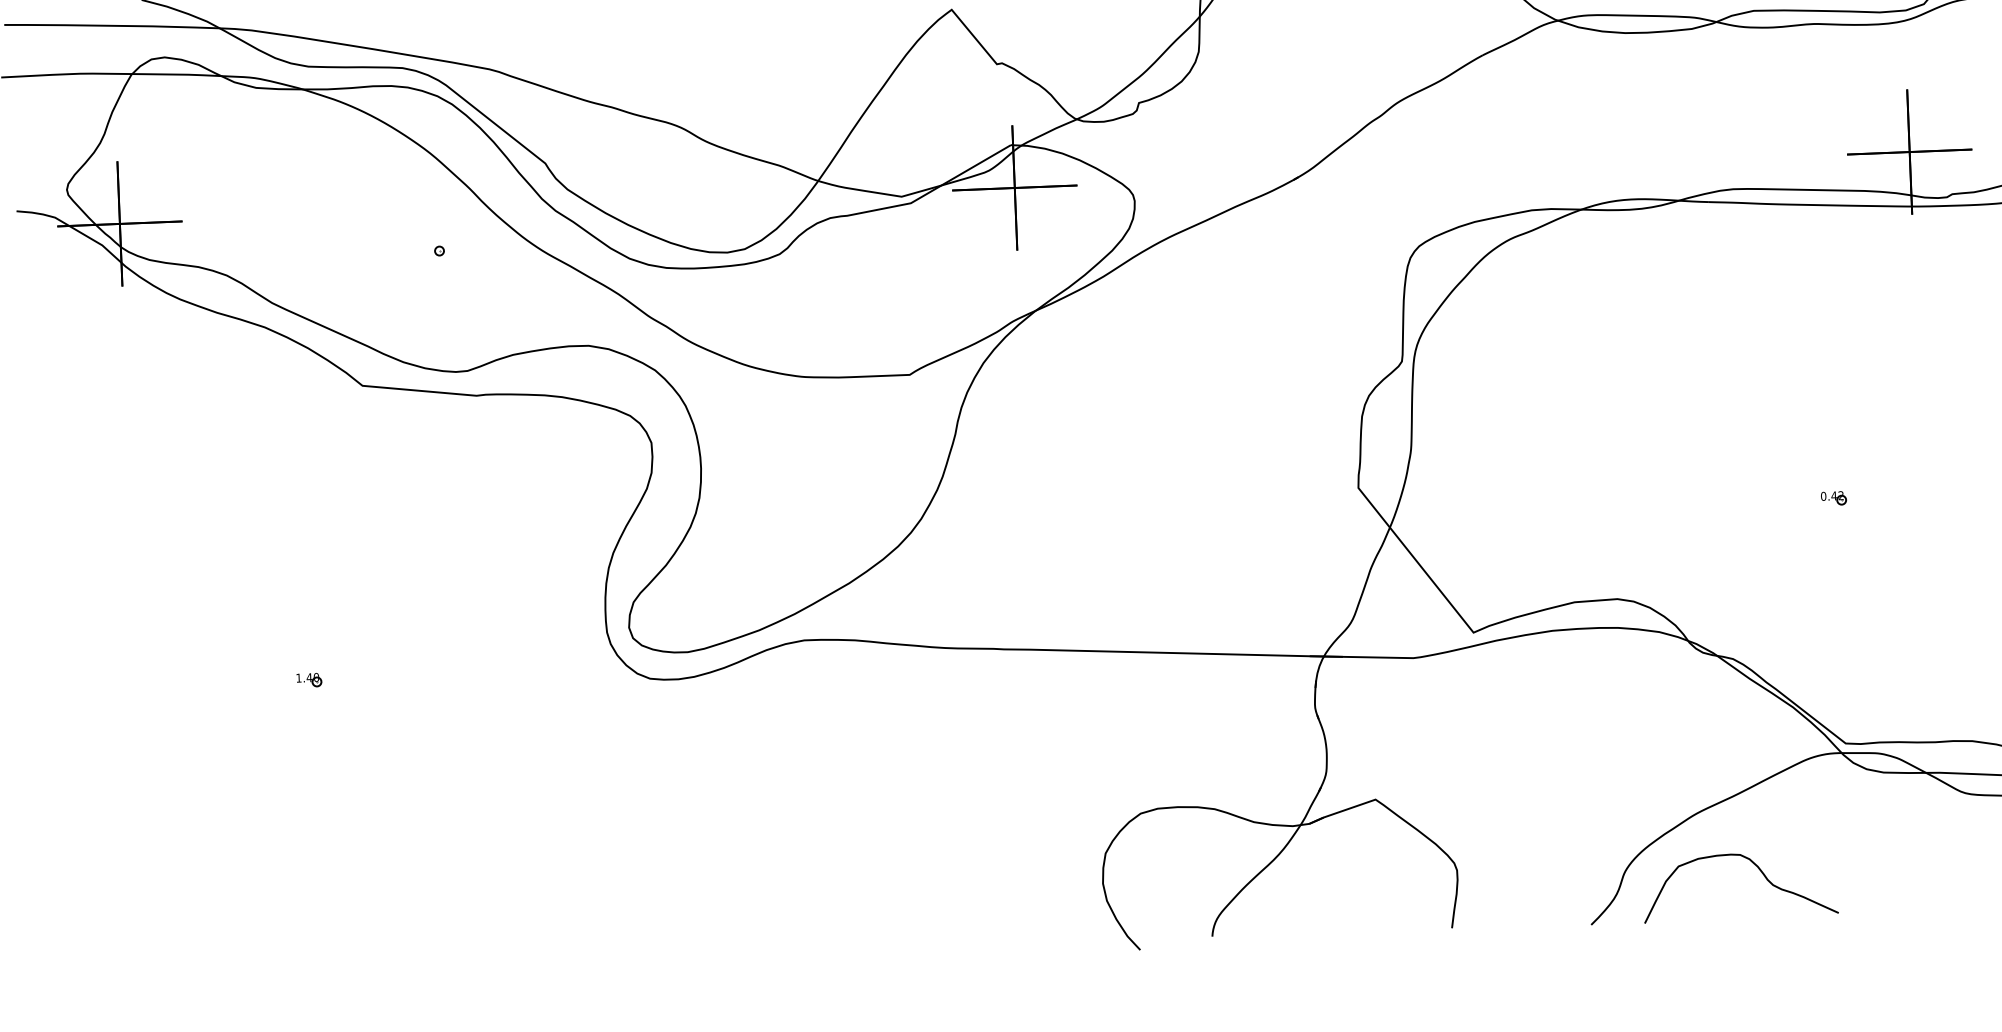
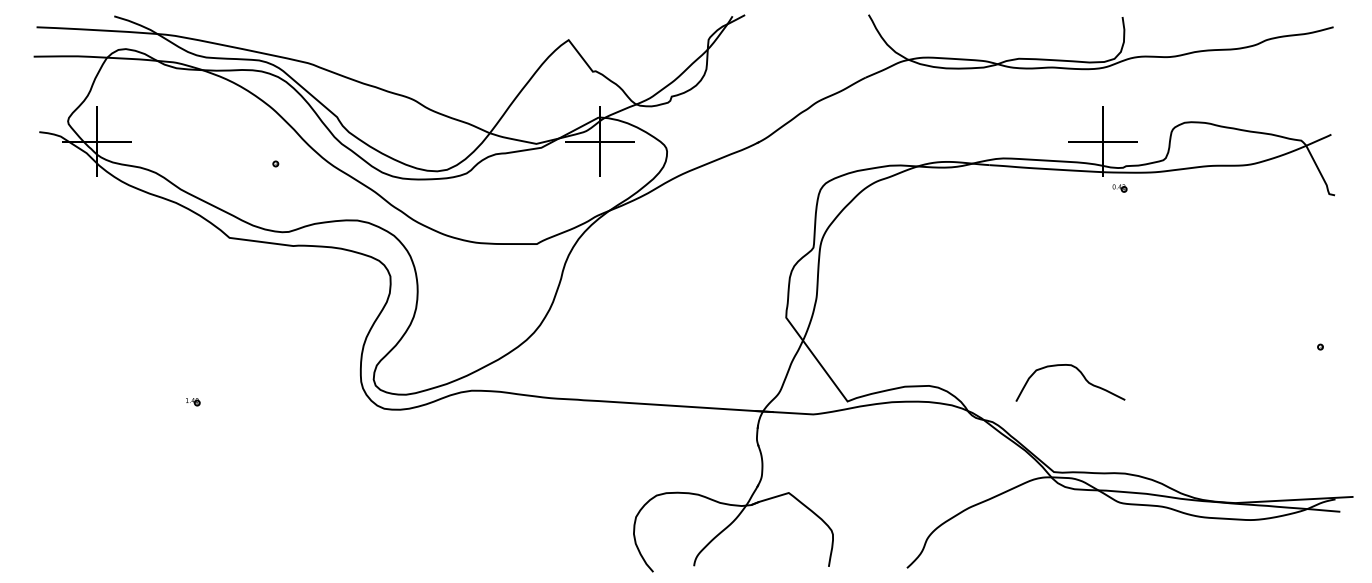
part: (1833, 498) -> (1119, 188), moved
curve: (1761, 874) -> (1082, 376), moved

